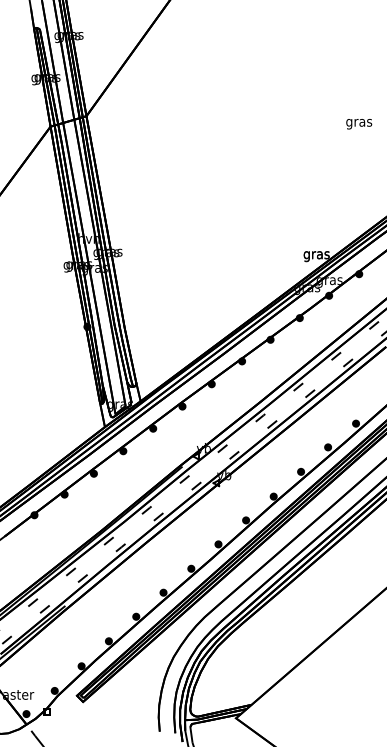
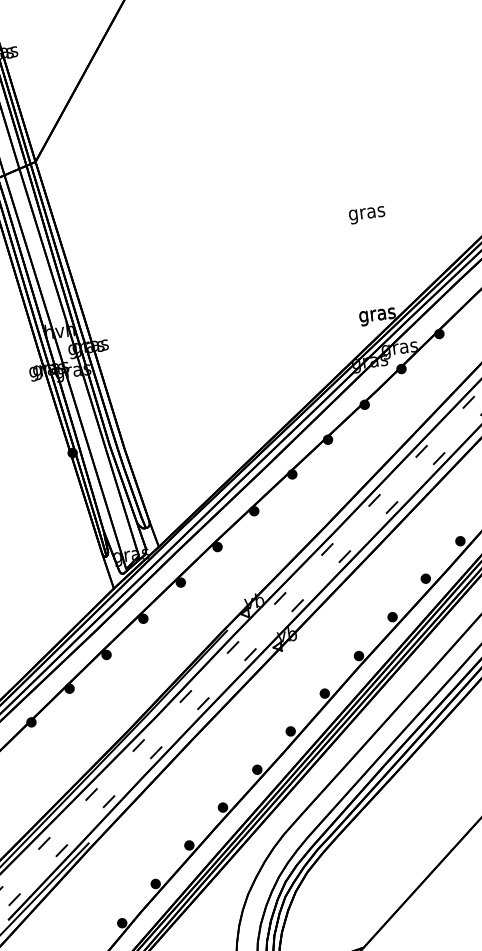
text: (359, 124) -> (367, 215), moved

